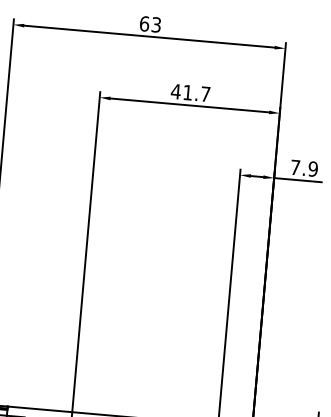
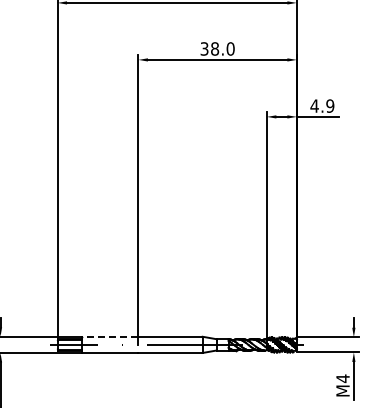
text: (190, 92) -> (217, 48), 41.7 -> 38.0
text: (295, 166) -> (314, 105), 7.9 -> 4.9
line: (39, 409) -> (109, 336), solid -> dashed

